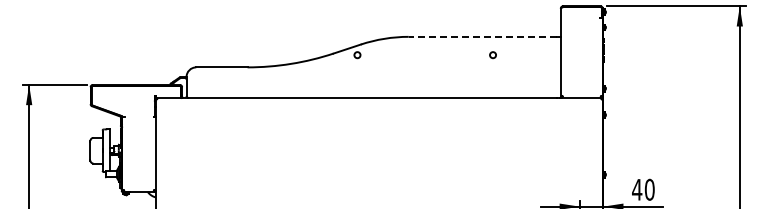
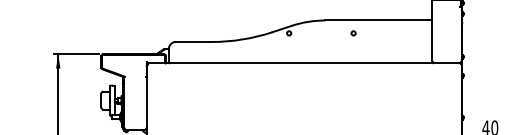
line: (482, 36) -> (377, 20), dashed -> solid
circle: (492, 55) -> (353, 33), moved

